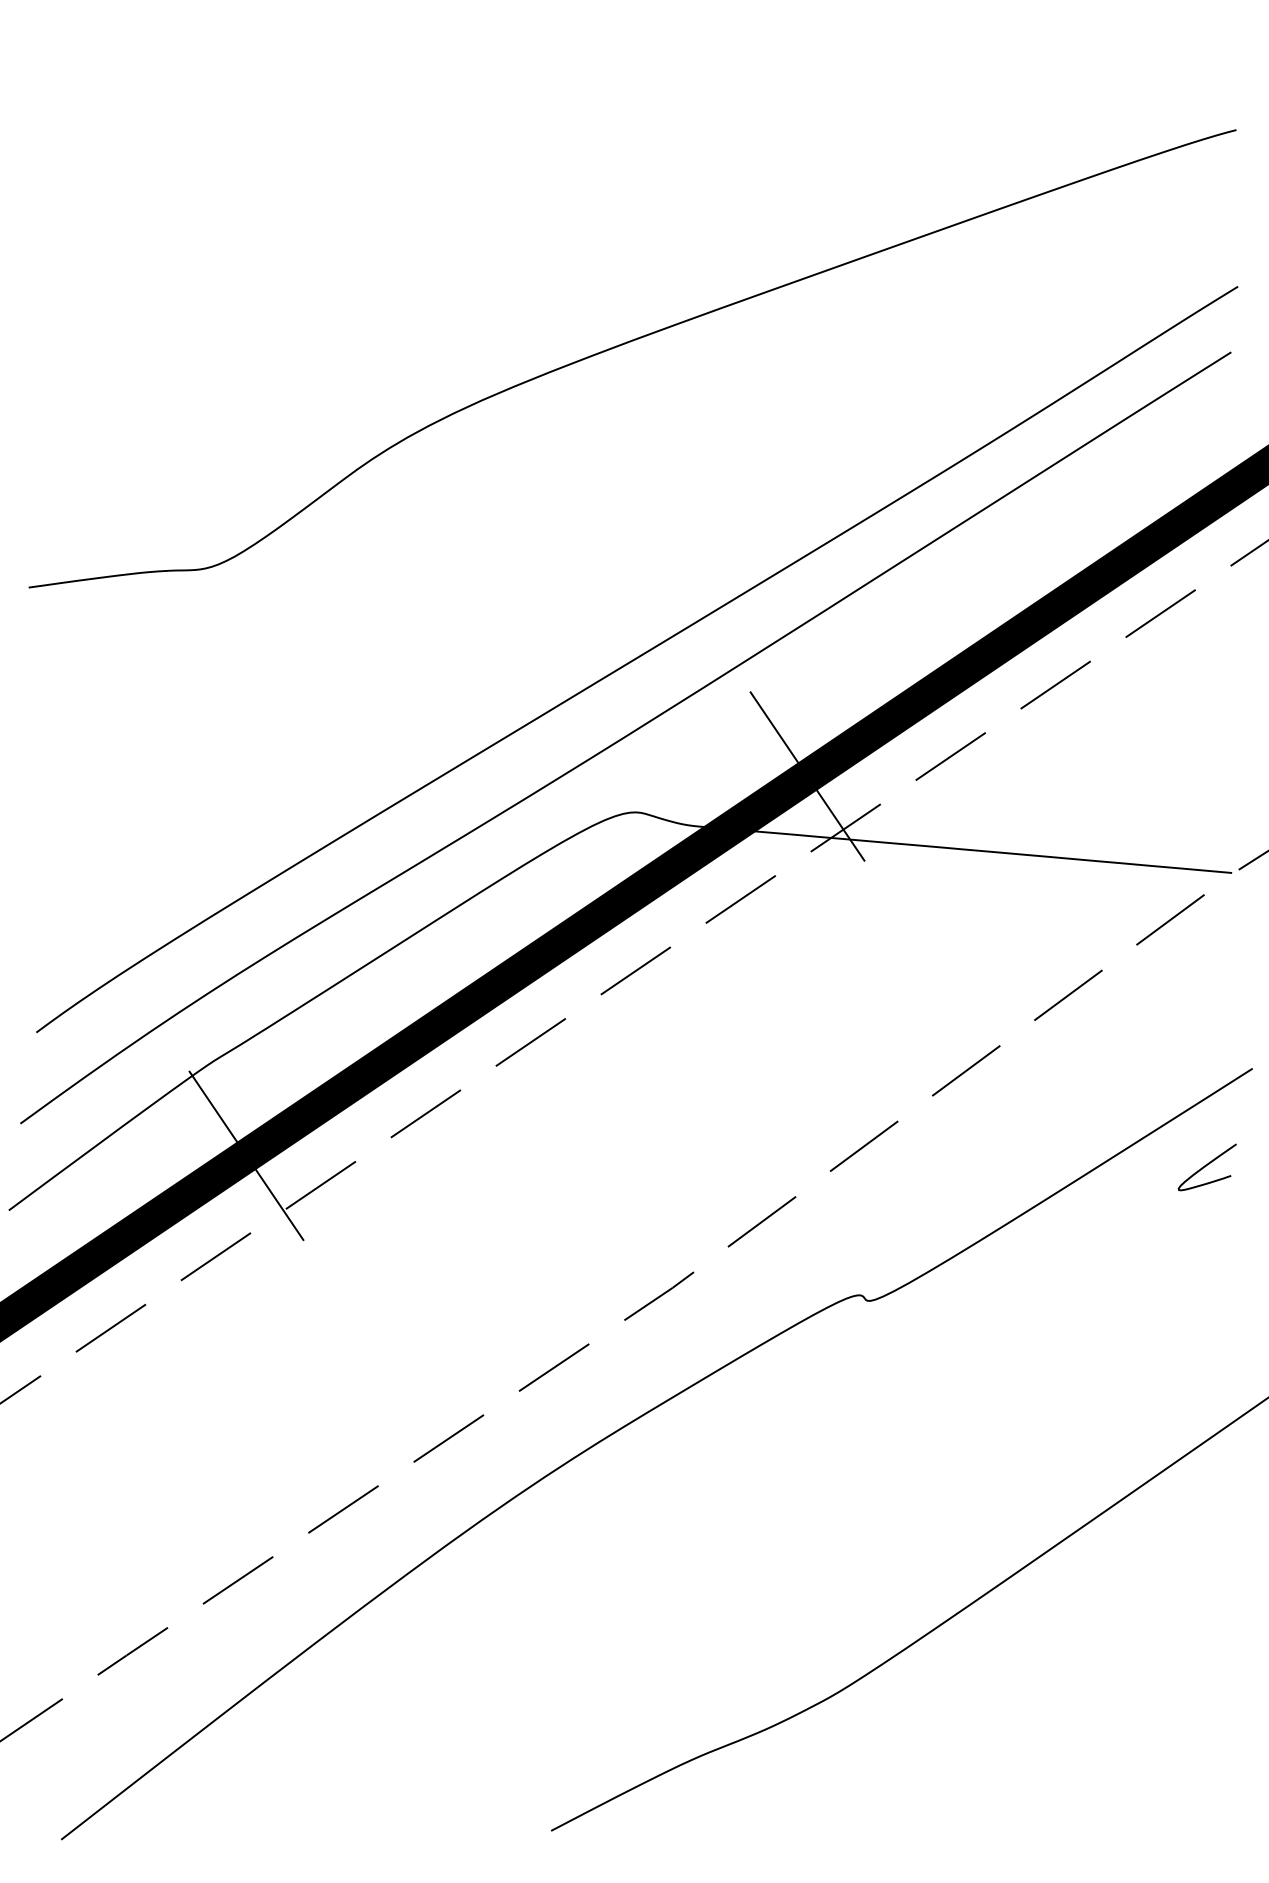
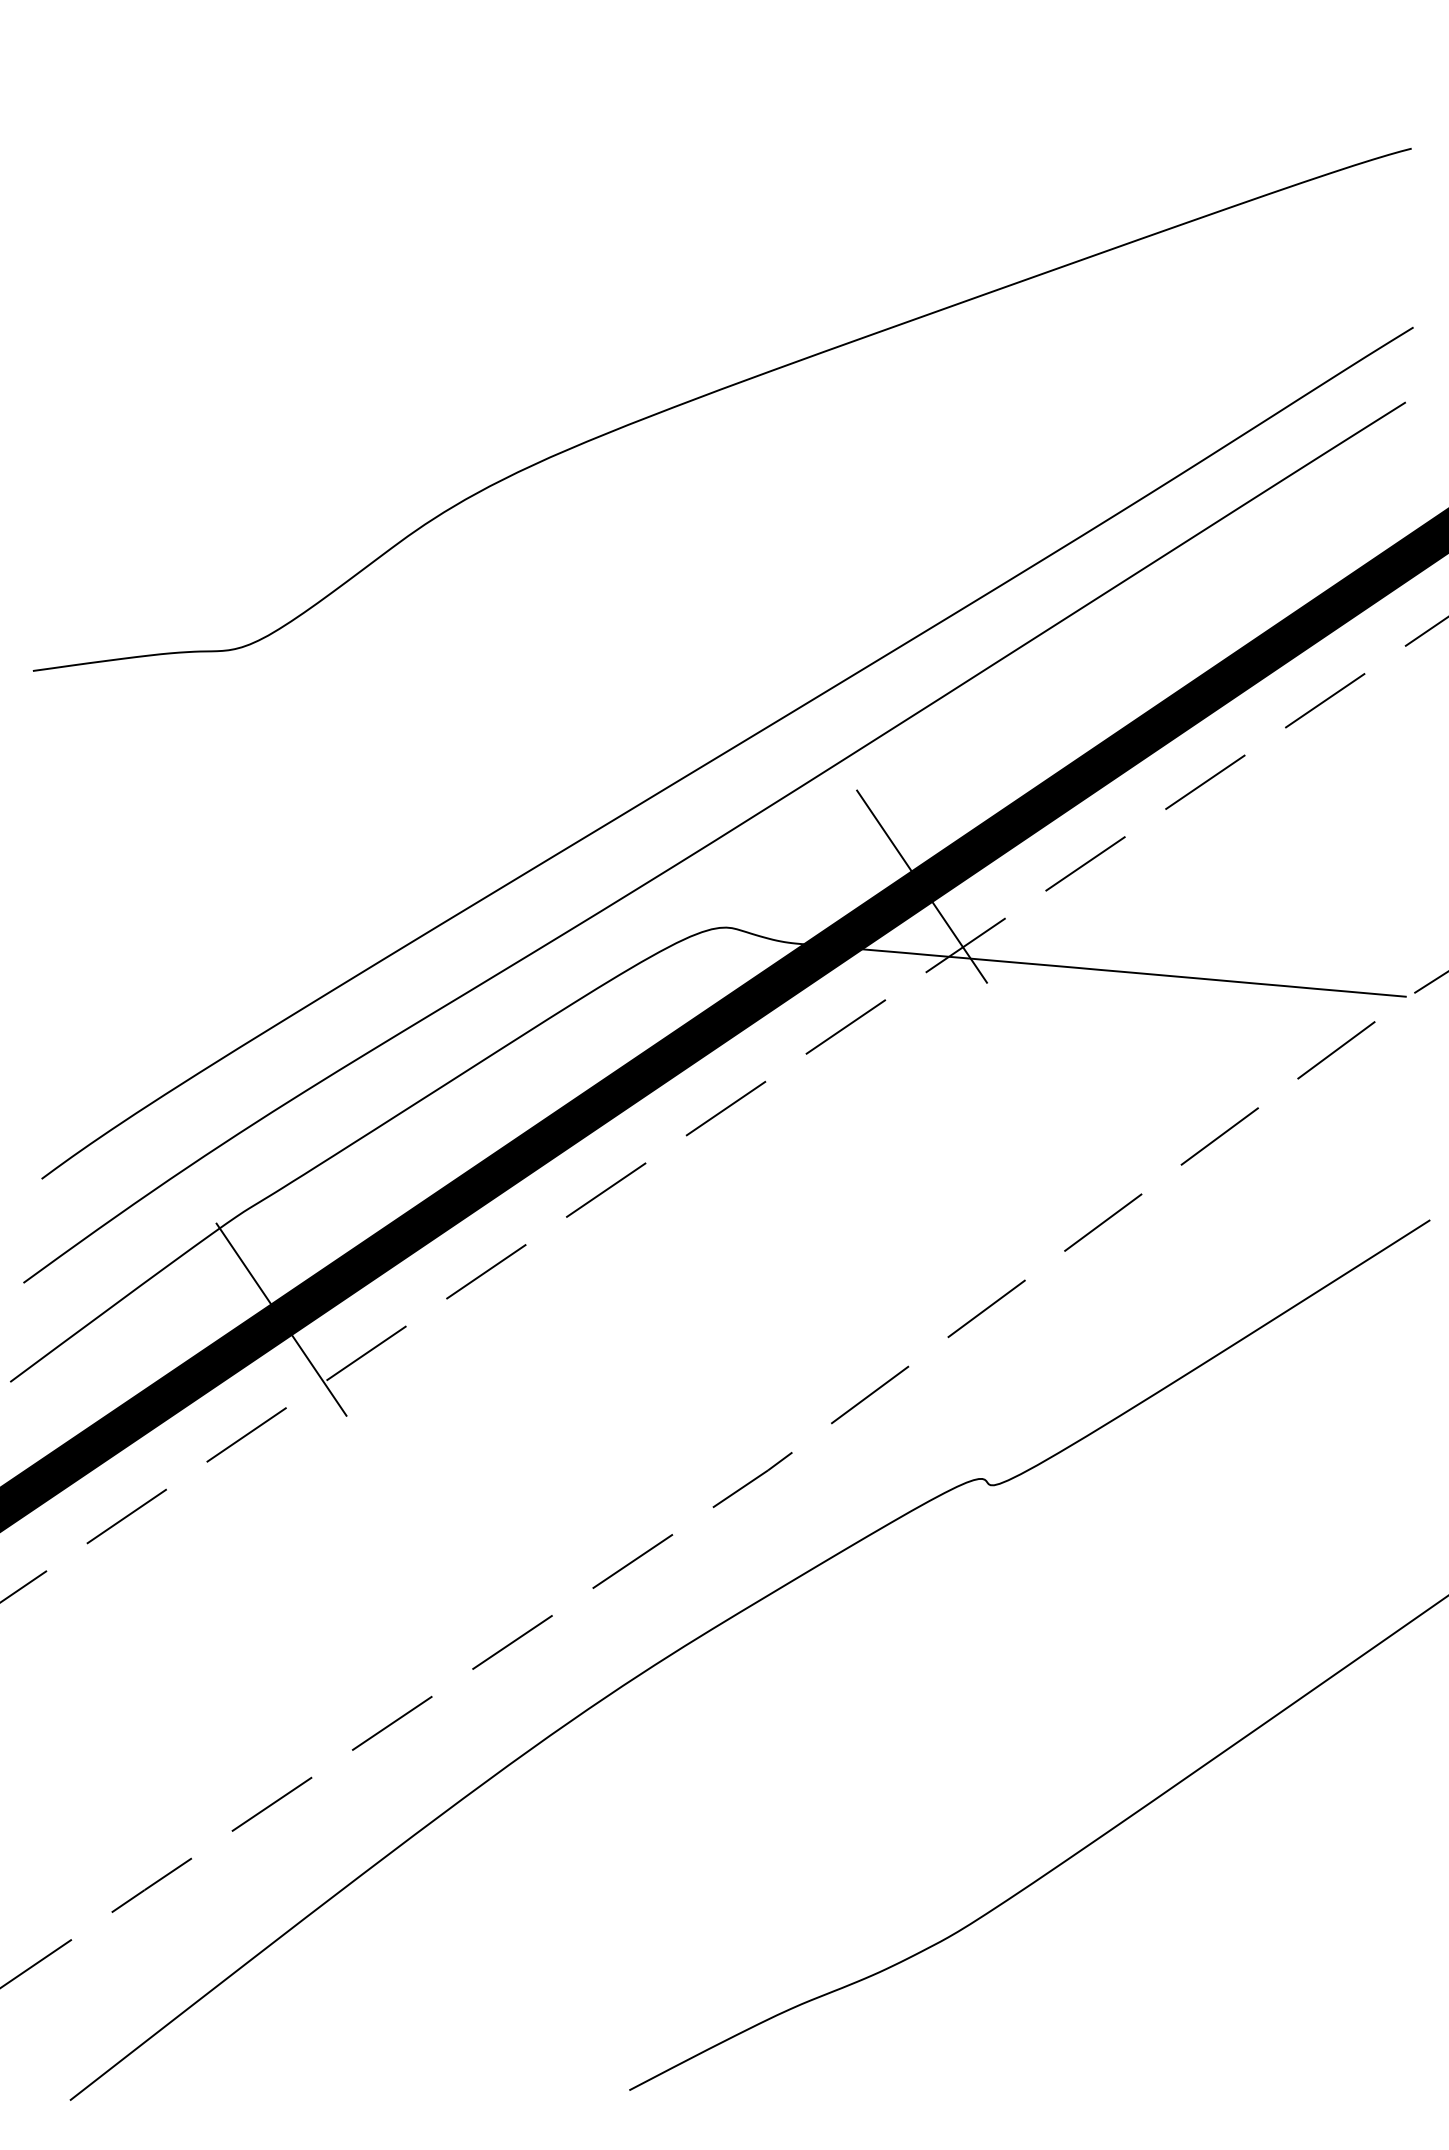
curve: (1206, 1166) -> (1377, 1331), removed

